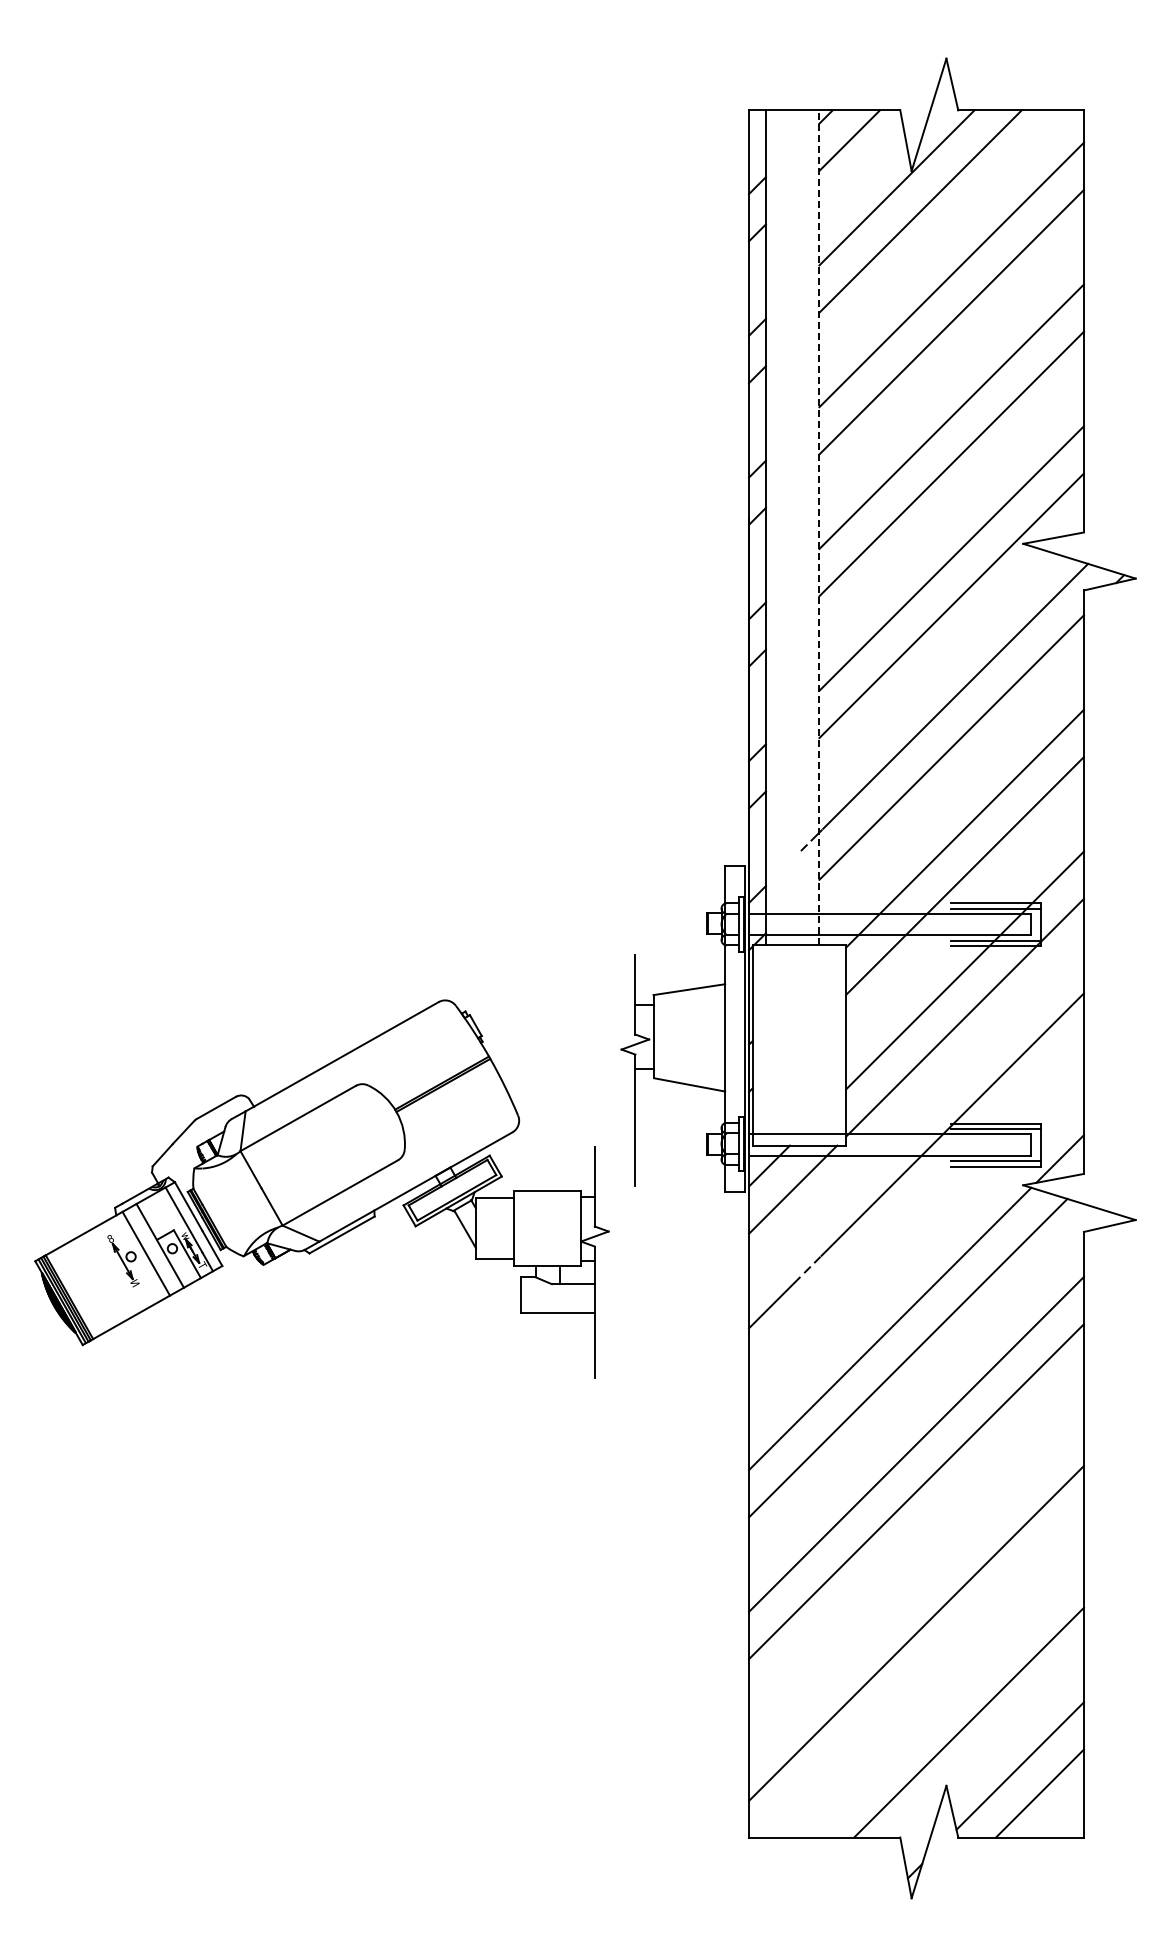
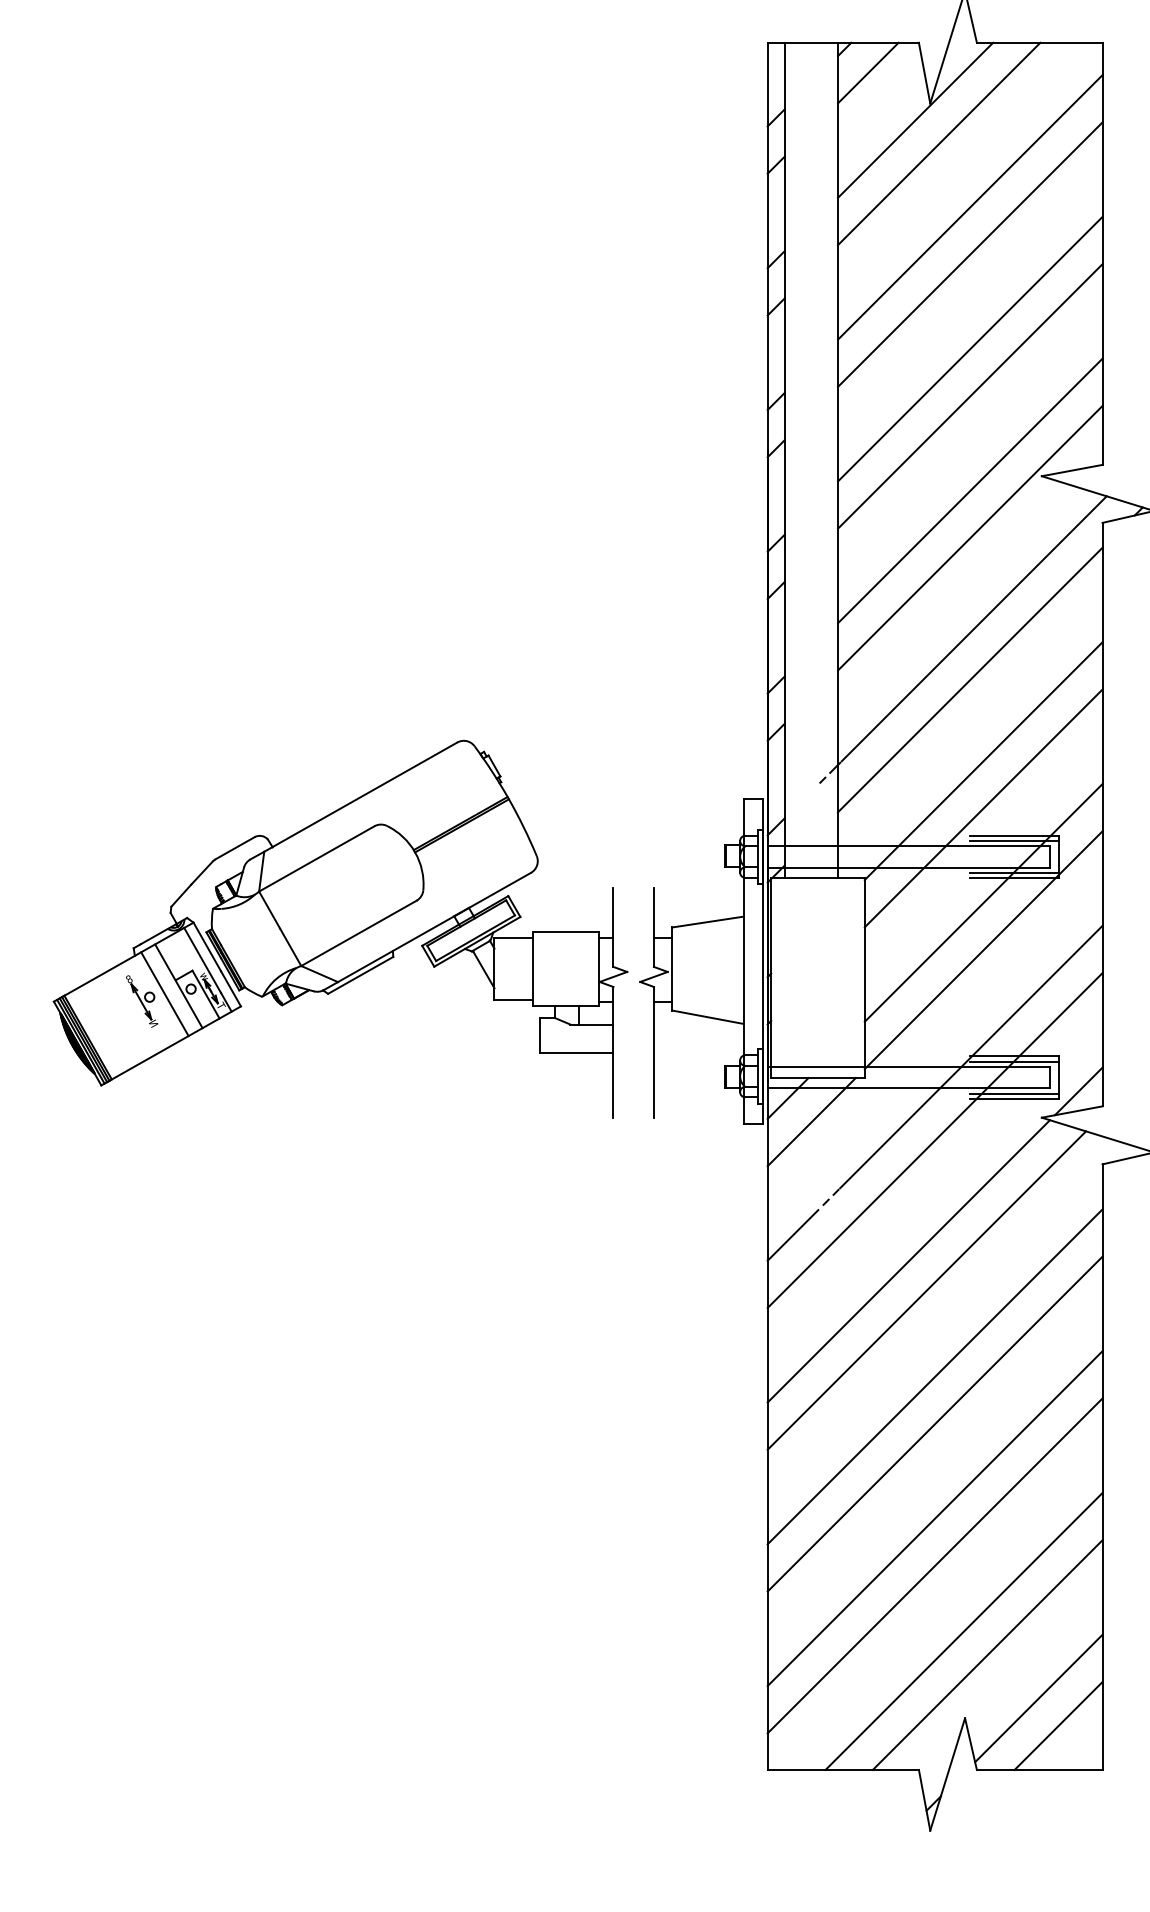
line: (819, 527) -> (838, 459), dashed -> solid
part: (321, 1188) -> (340, 928), moved
line: (916, 1207) -> (935, 1139), added
line: (916, 1585) -> (935, 1517), added
line: (944, 1698) -> (963, 1630), added

